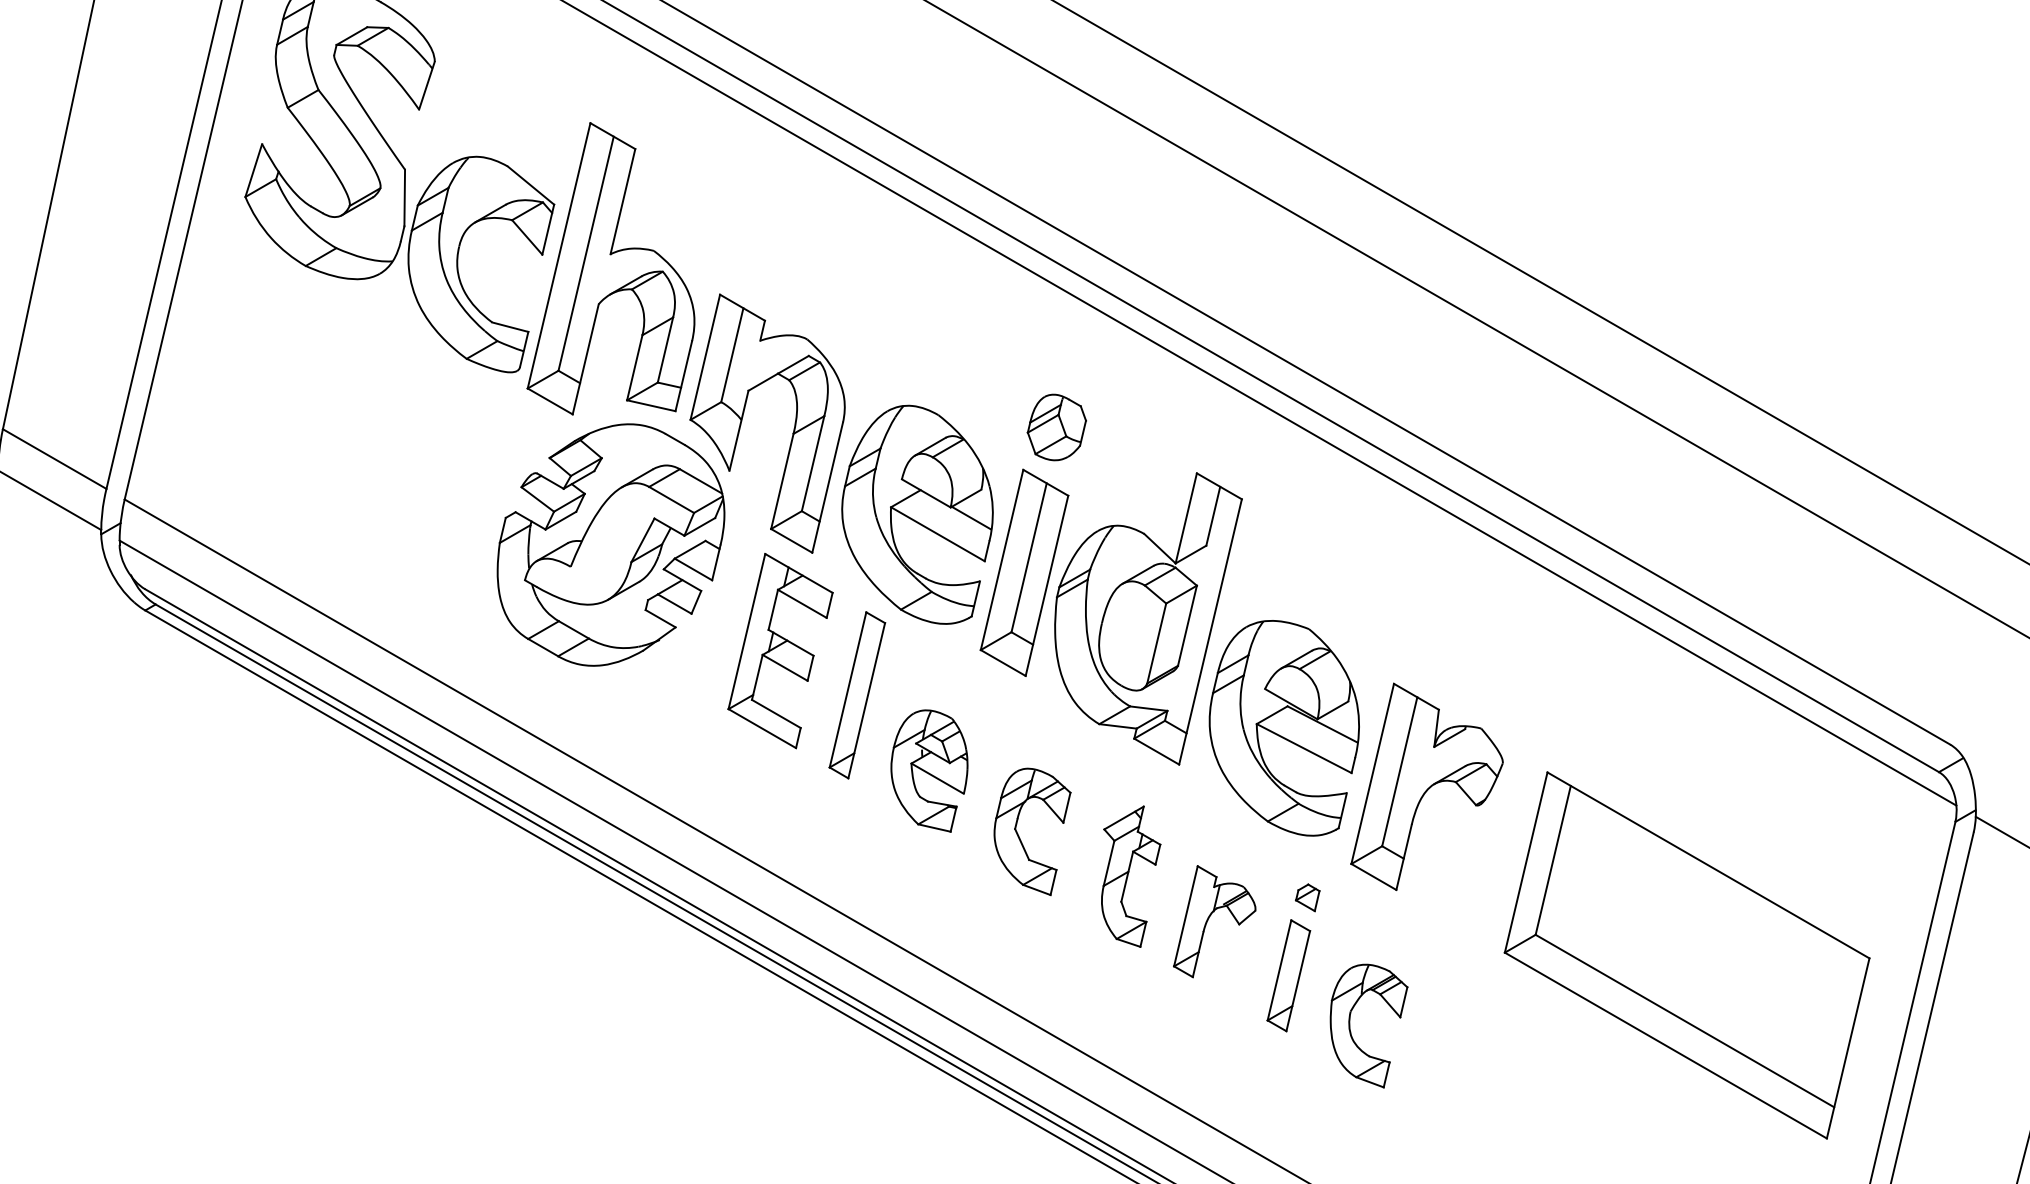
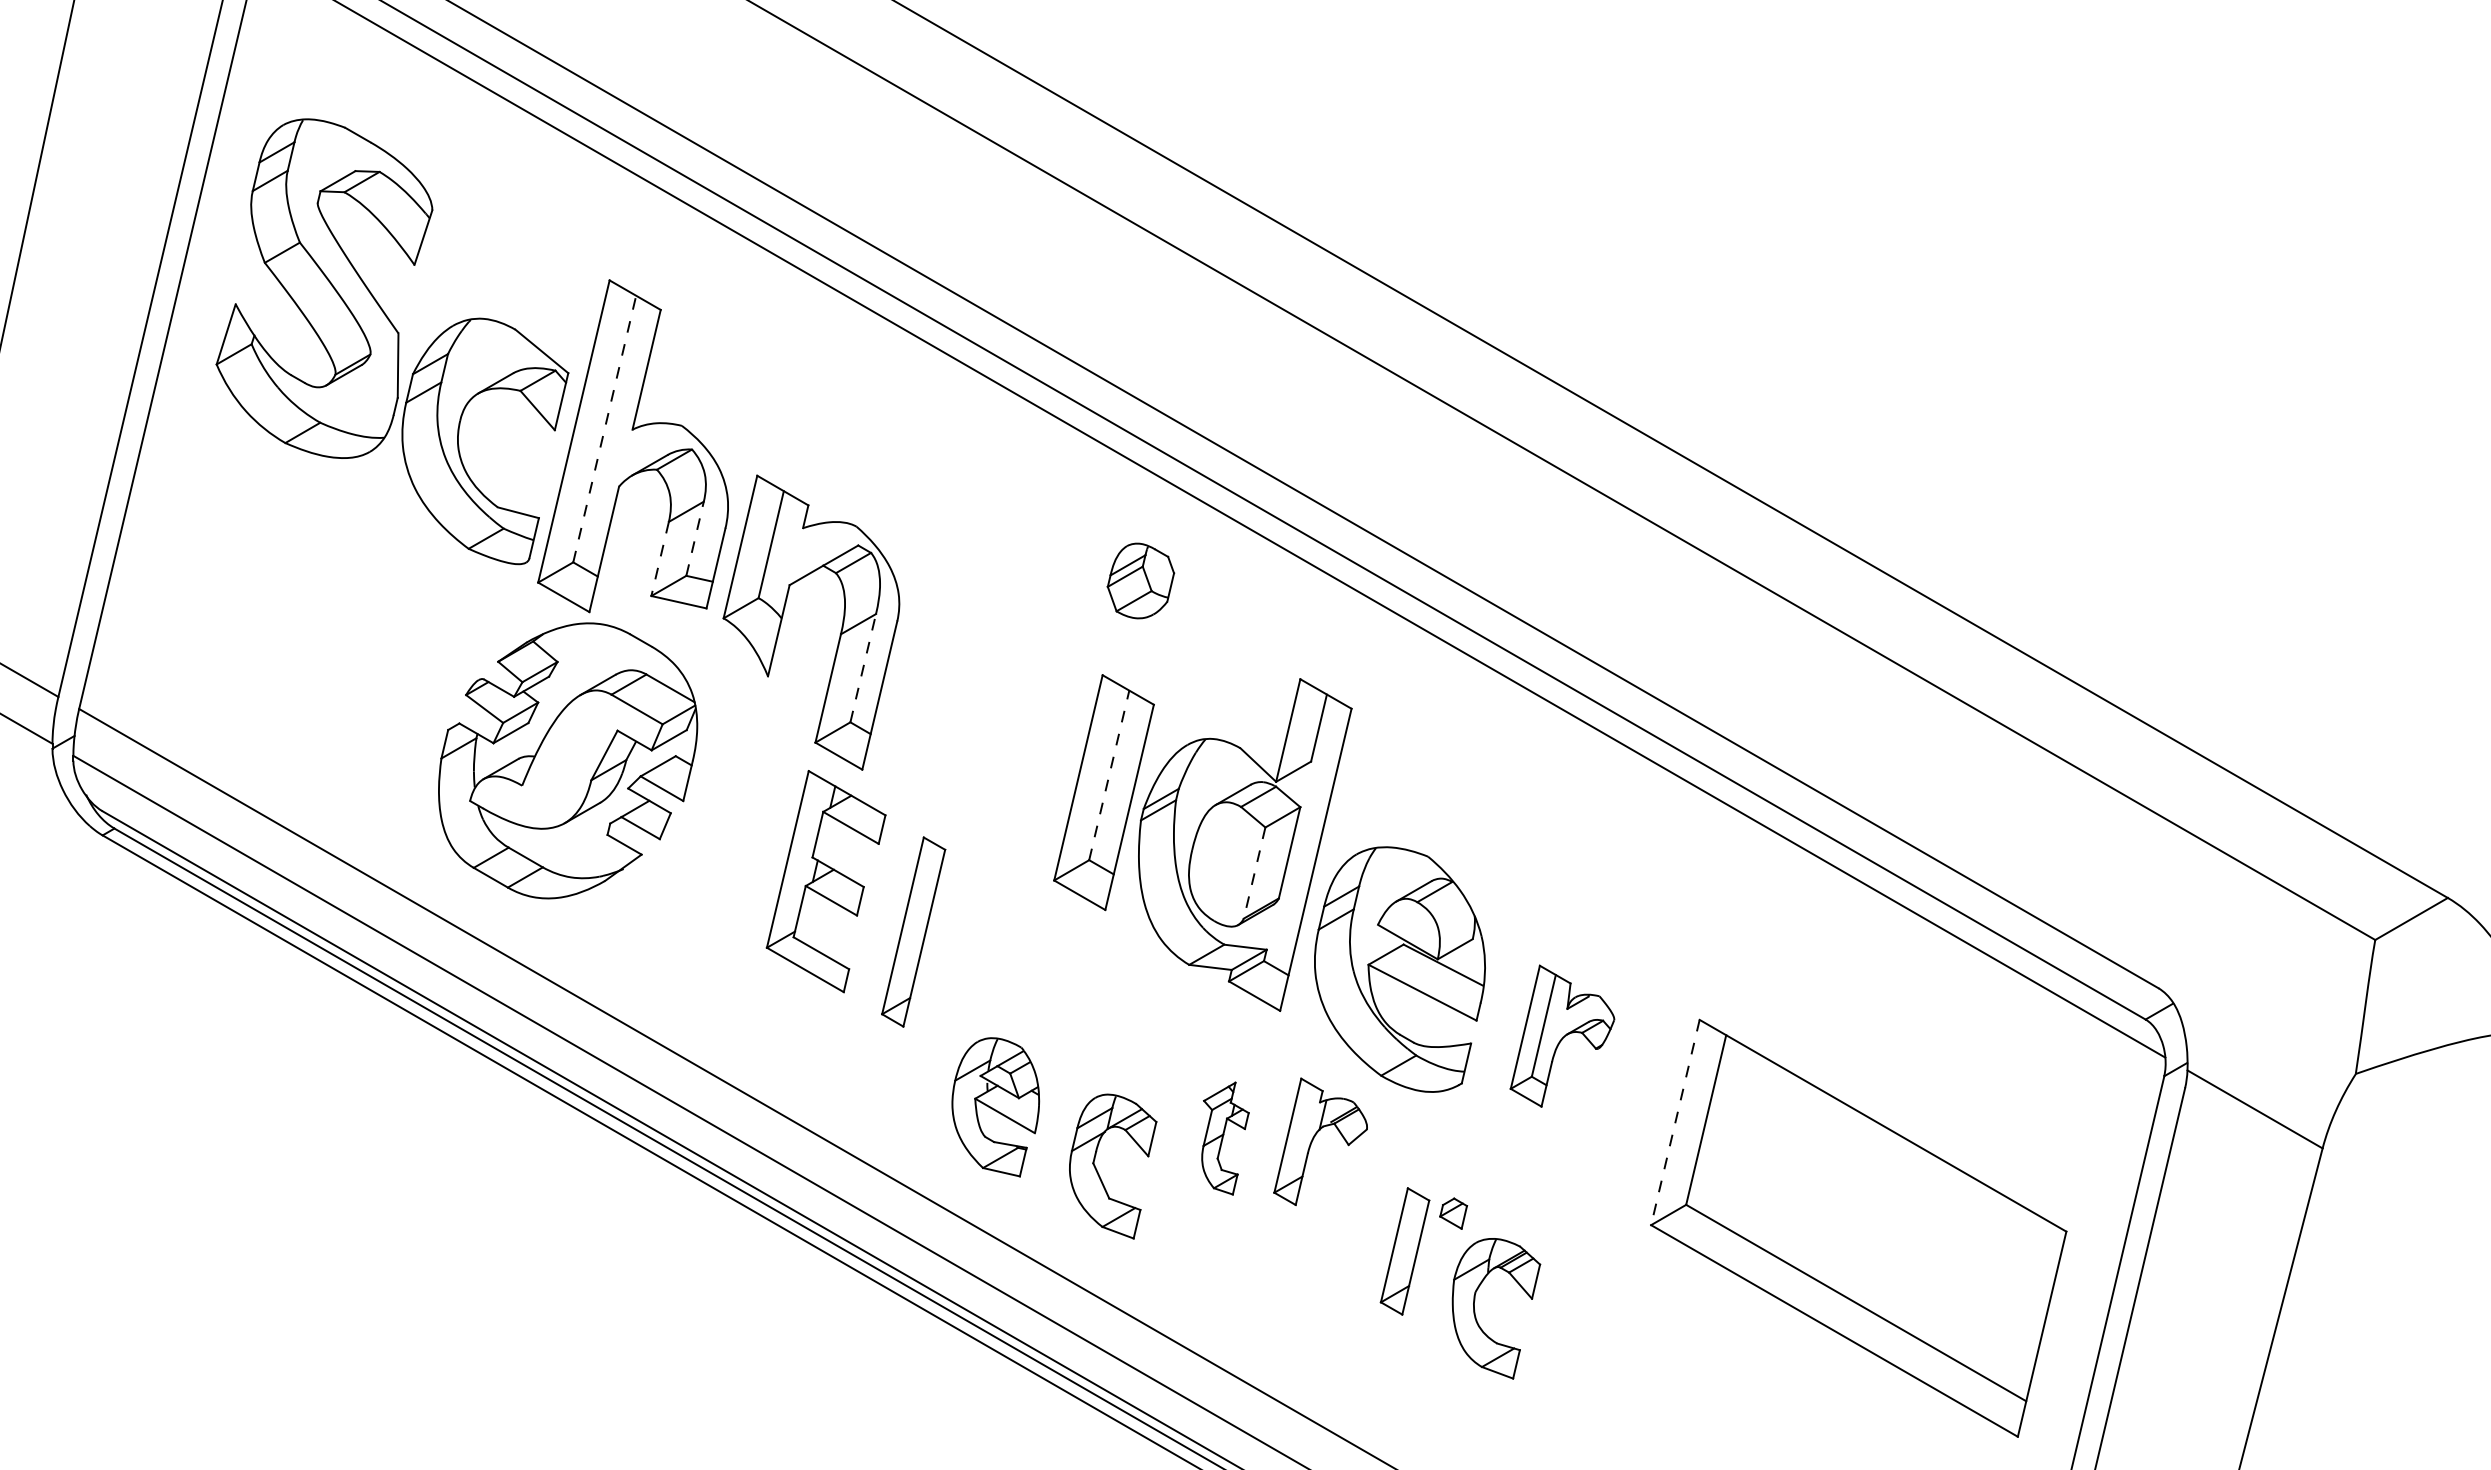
line: (585, 254) -> (604, 429), solid -> dashed
line: (665, 349) -> (695, 538), solid -> dashed
line: (635, 368) -> (660, 559), solid -> dashed
part: (1056, 427) -> (1140, 580), moved
line: (813, 463) -> (863, 668), solid -> dashed
part: (916, 514) -> (981, 726), removed
part: (611, 544) -> (568, 760), moved
line: (1029, 557) -> (1109, 774), solid -> dashed
line: (1156, 643) -> (1254, 873), solid -> dashed
part: (929, 771) -> (995, 1107), moved
part: (1427, 786) -> (1562, 1035), size x0.6
part: (1020, 838) -> (1099, 1174), moved
line: (1526, 863) -> (1675, 1123), solid -> dashed
part: (1131, 876) -> (1225, 1138), size x0.7
part: (1307, 897) -> (1453, 1213), moved
part: (1209, 918) -> (1314, 1138), moved

